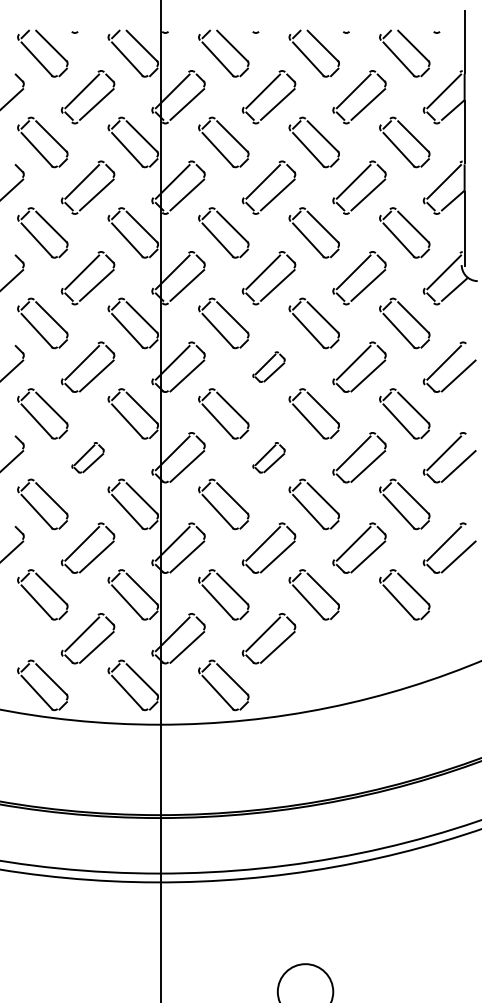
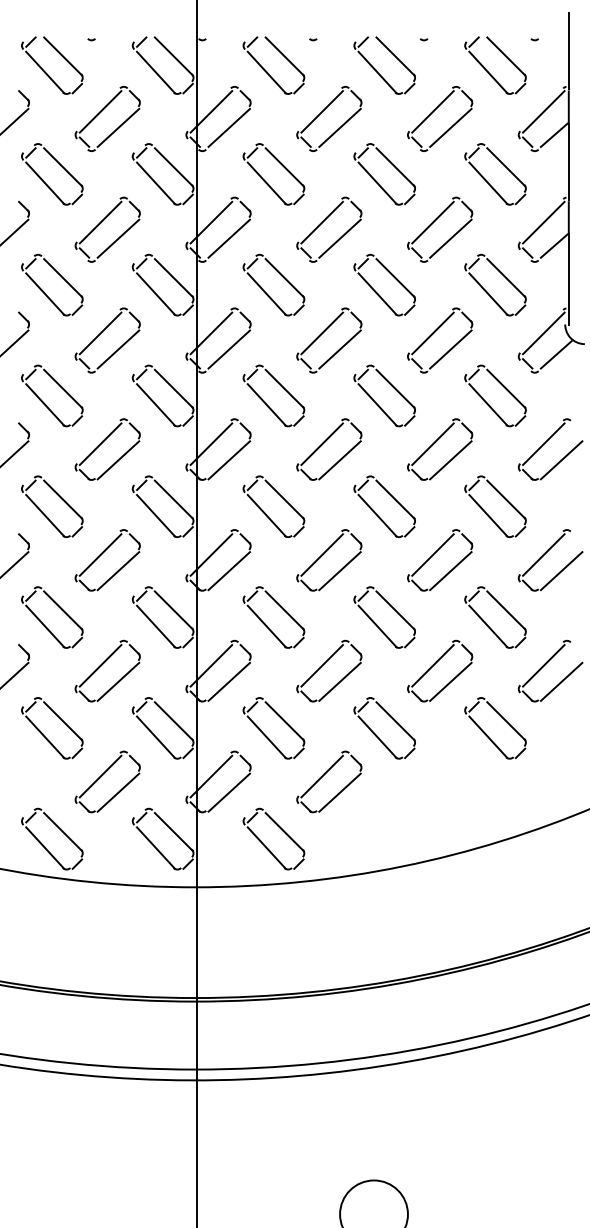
part: (268, 366) -> (328, 448), size x1.67
part: (87, 457) -> (107, 560), size x1.67
part: (268, 457) -> (328, 560), size x1.67

